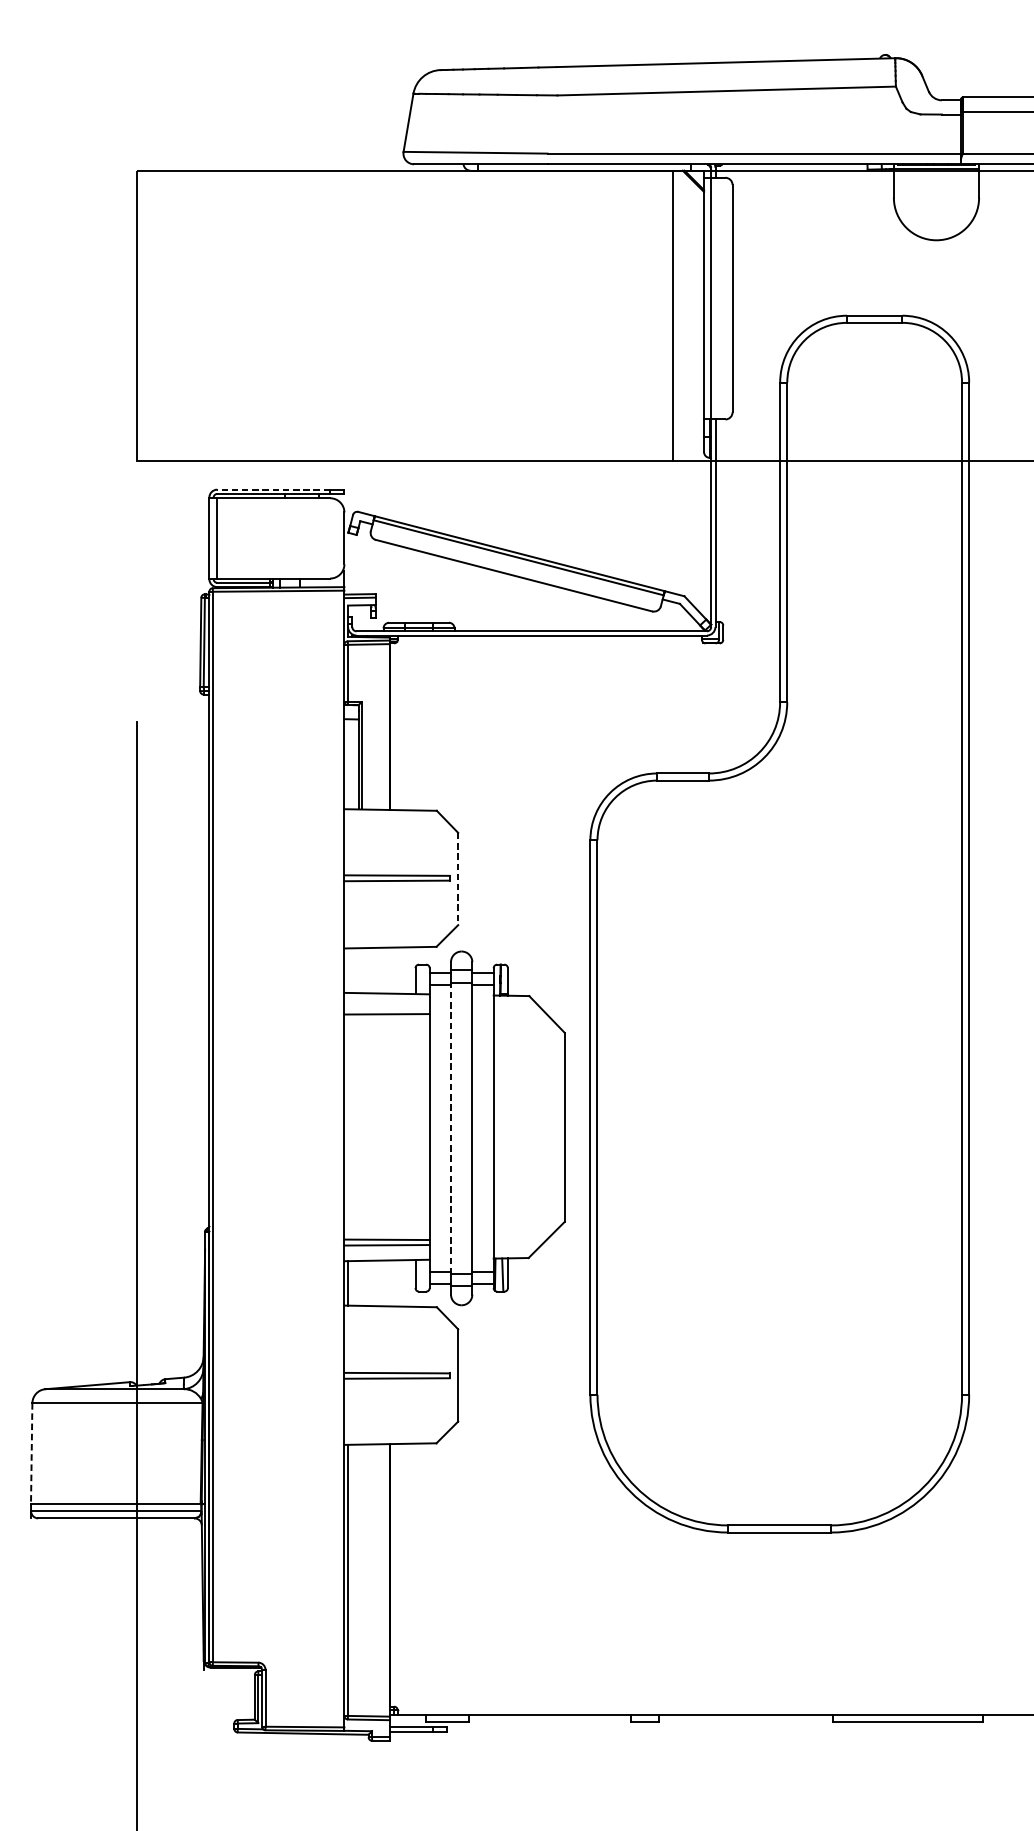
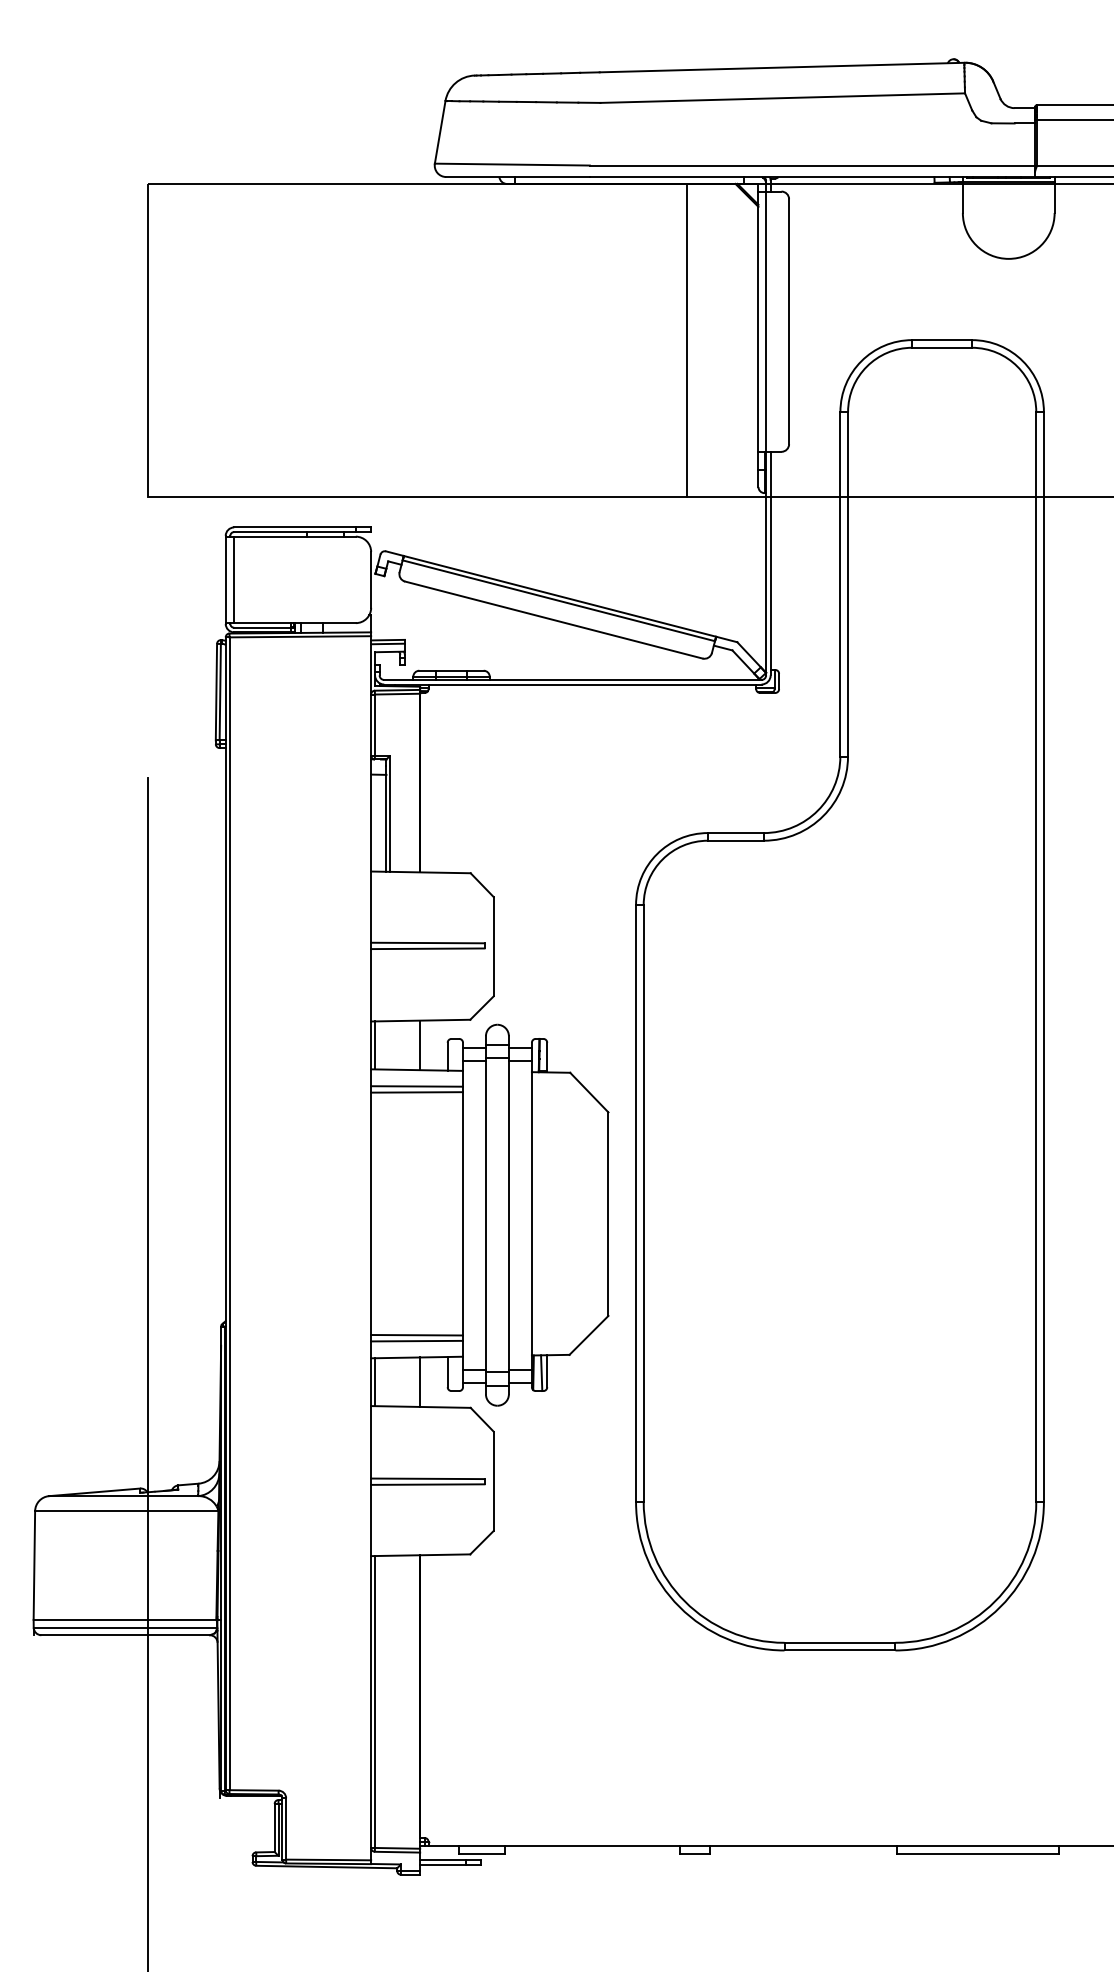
line: (673, 315) -> (687, 339), moved
line: (274, 489) -> (295, 527), dashed -> solid
line: (458, 878) -> (493, 946), dashed -> solid
line: (347, 970) -> (374, 1045), added
line: (390, 970) -> (420, 1045), added
line: (387, 1008) -> (417, 1086), added
line: (451, 1127) -> (486, 1214), dashed -> solid
line: (390, 1282) -> (420, 1381), added
line: (31, 1454) -> (34, 1566), dashed -> solid

